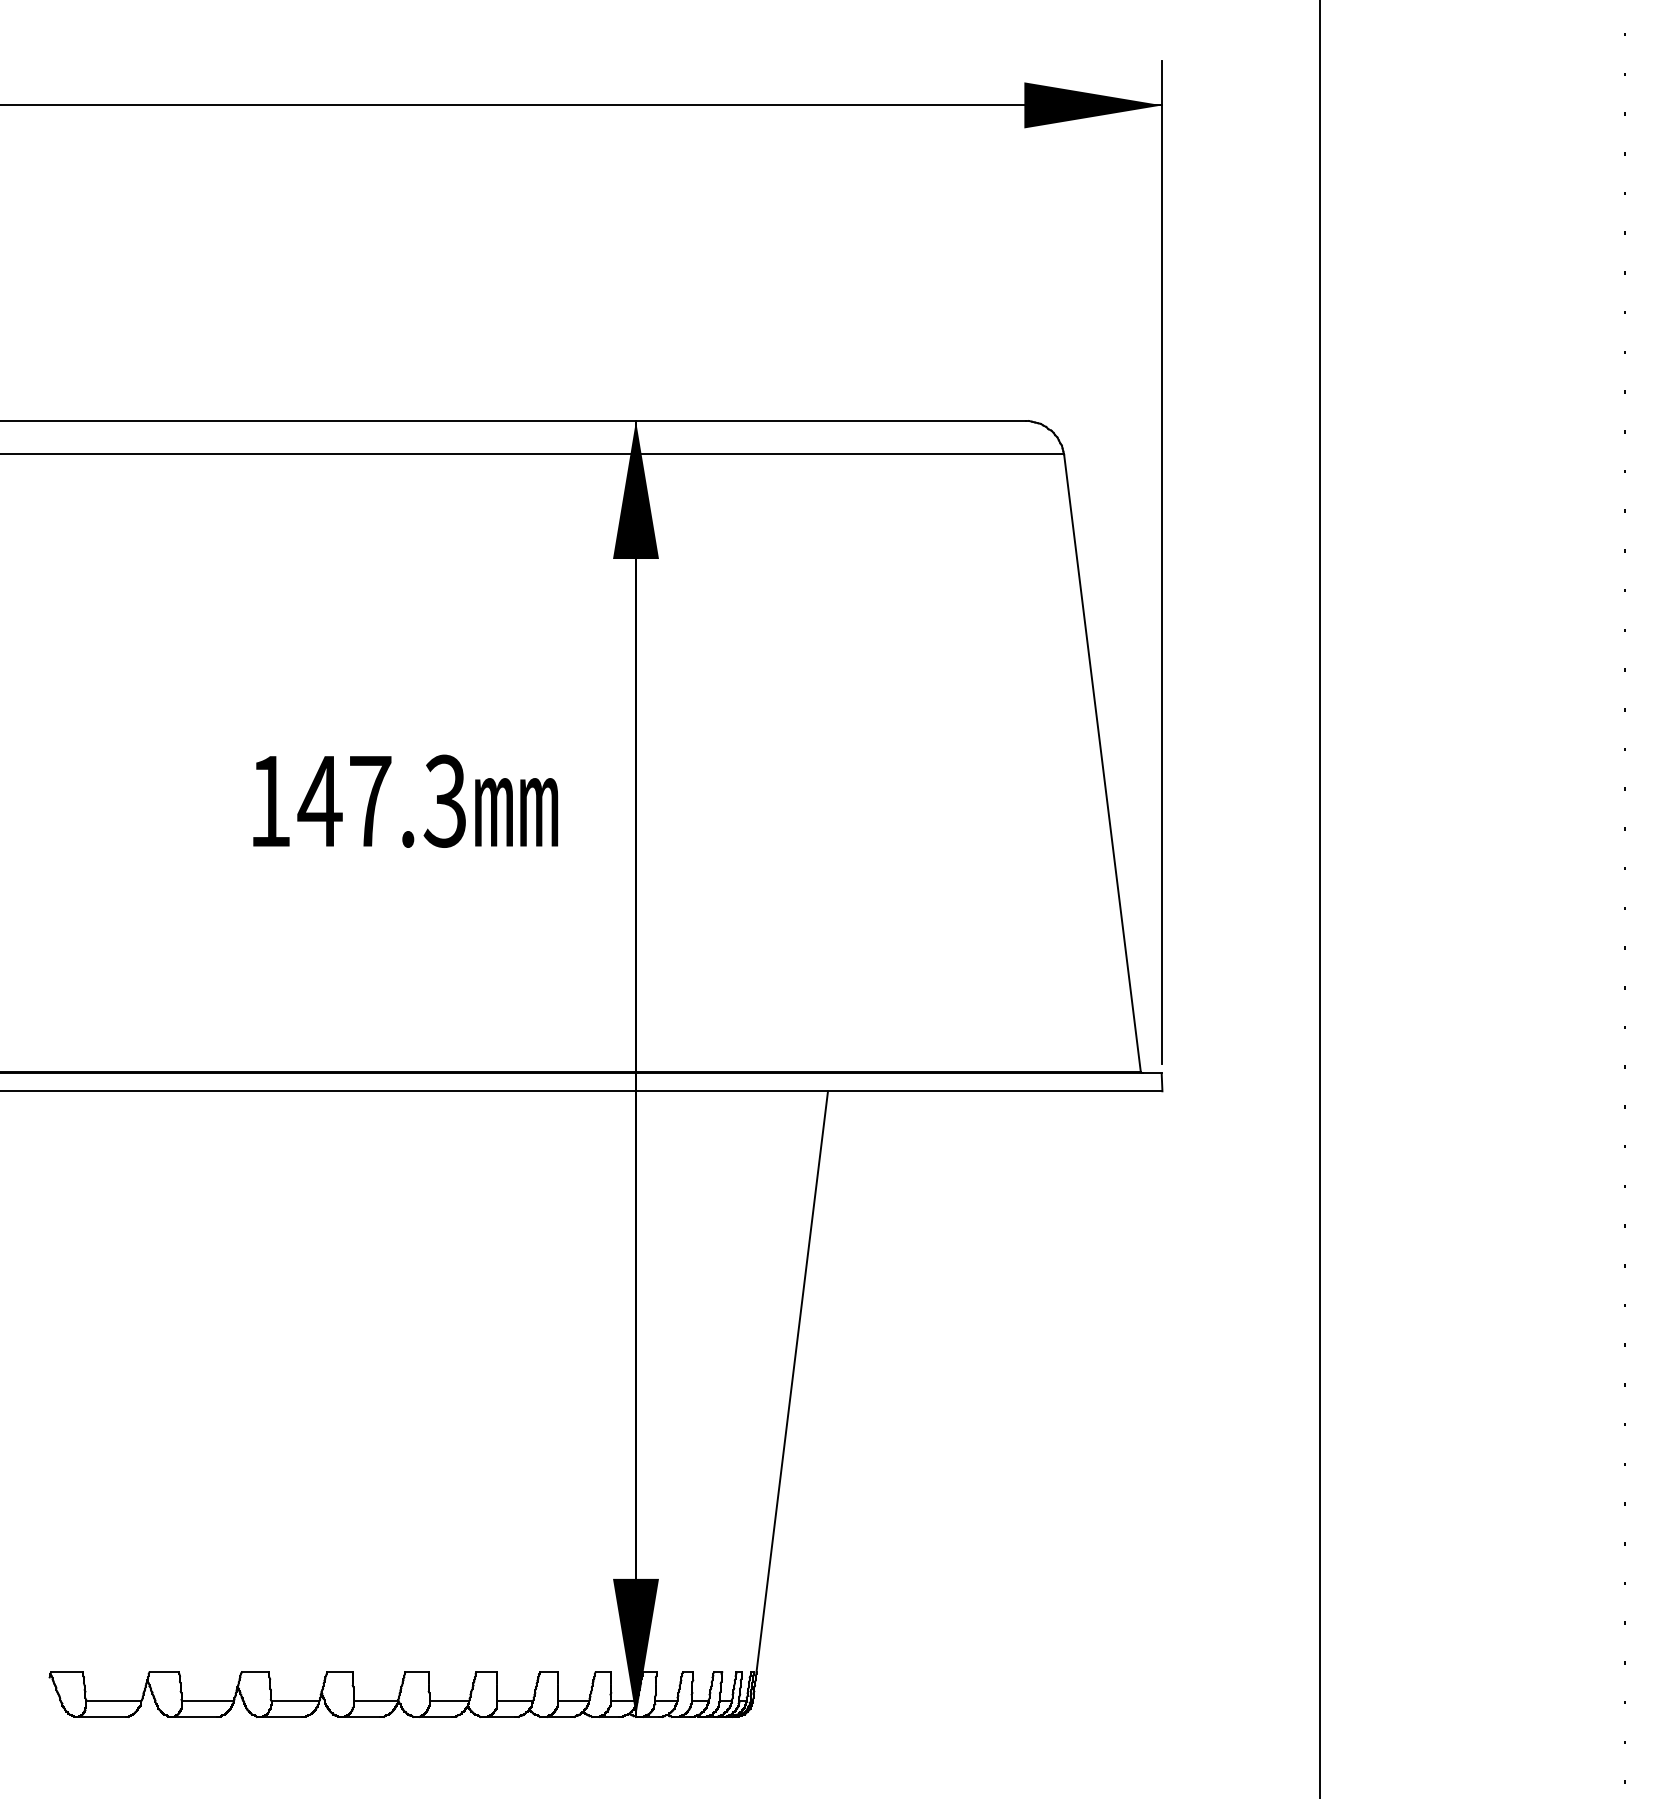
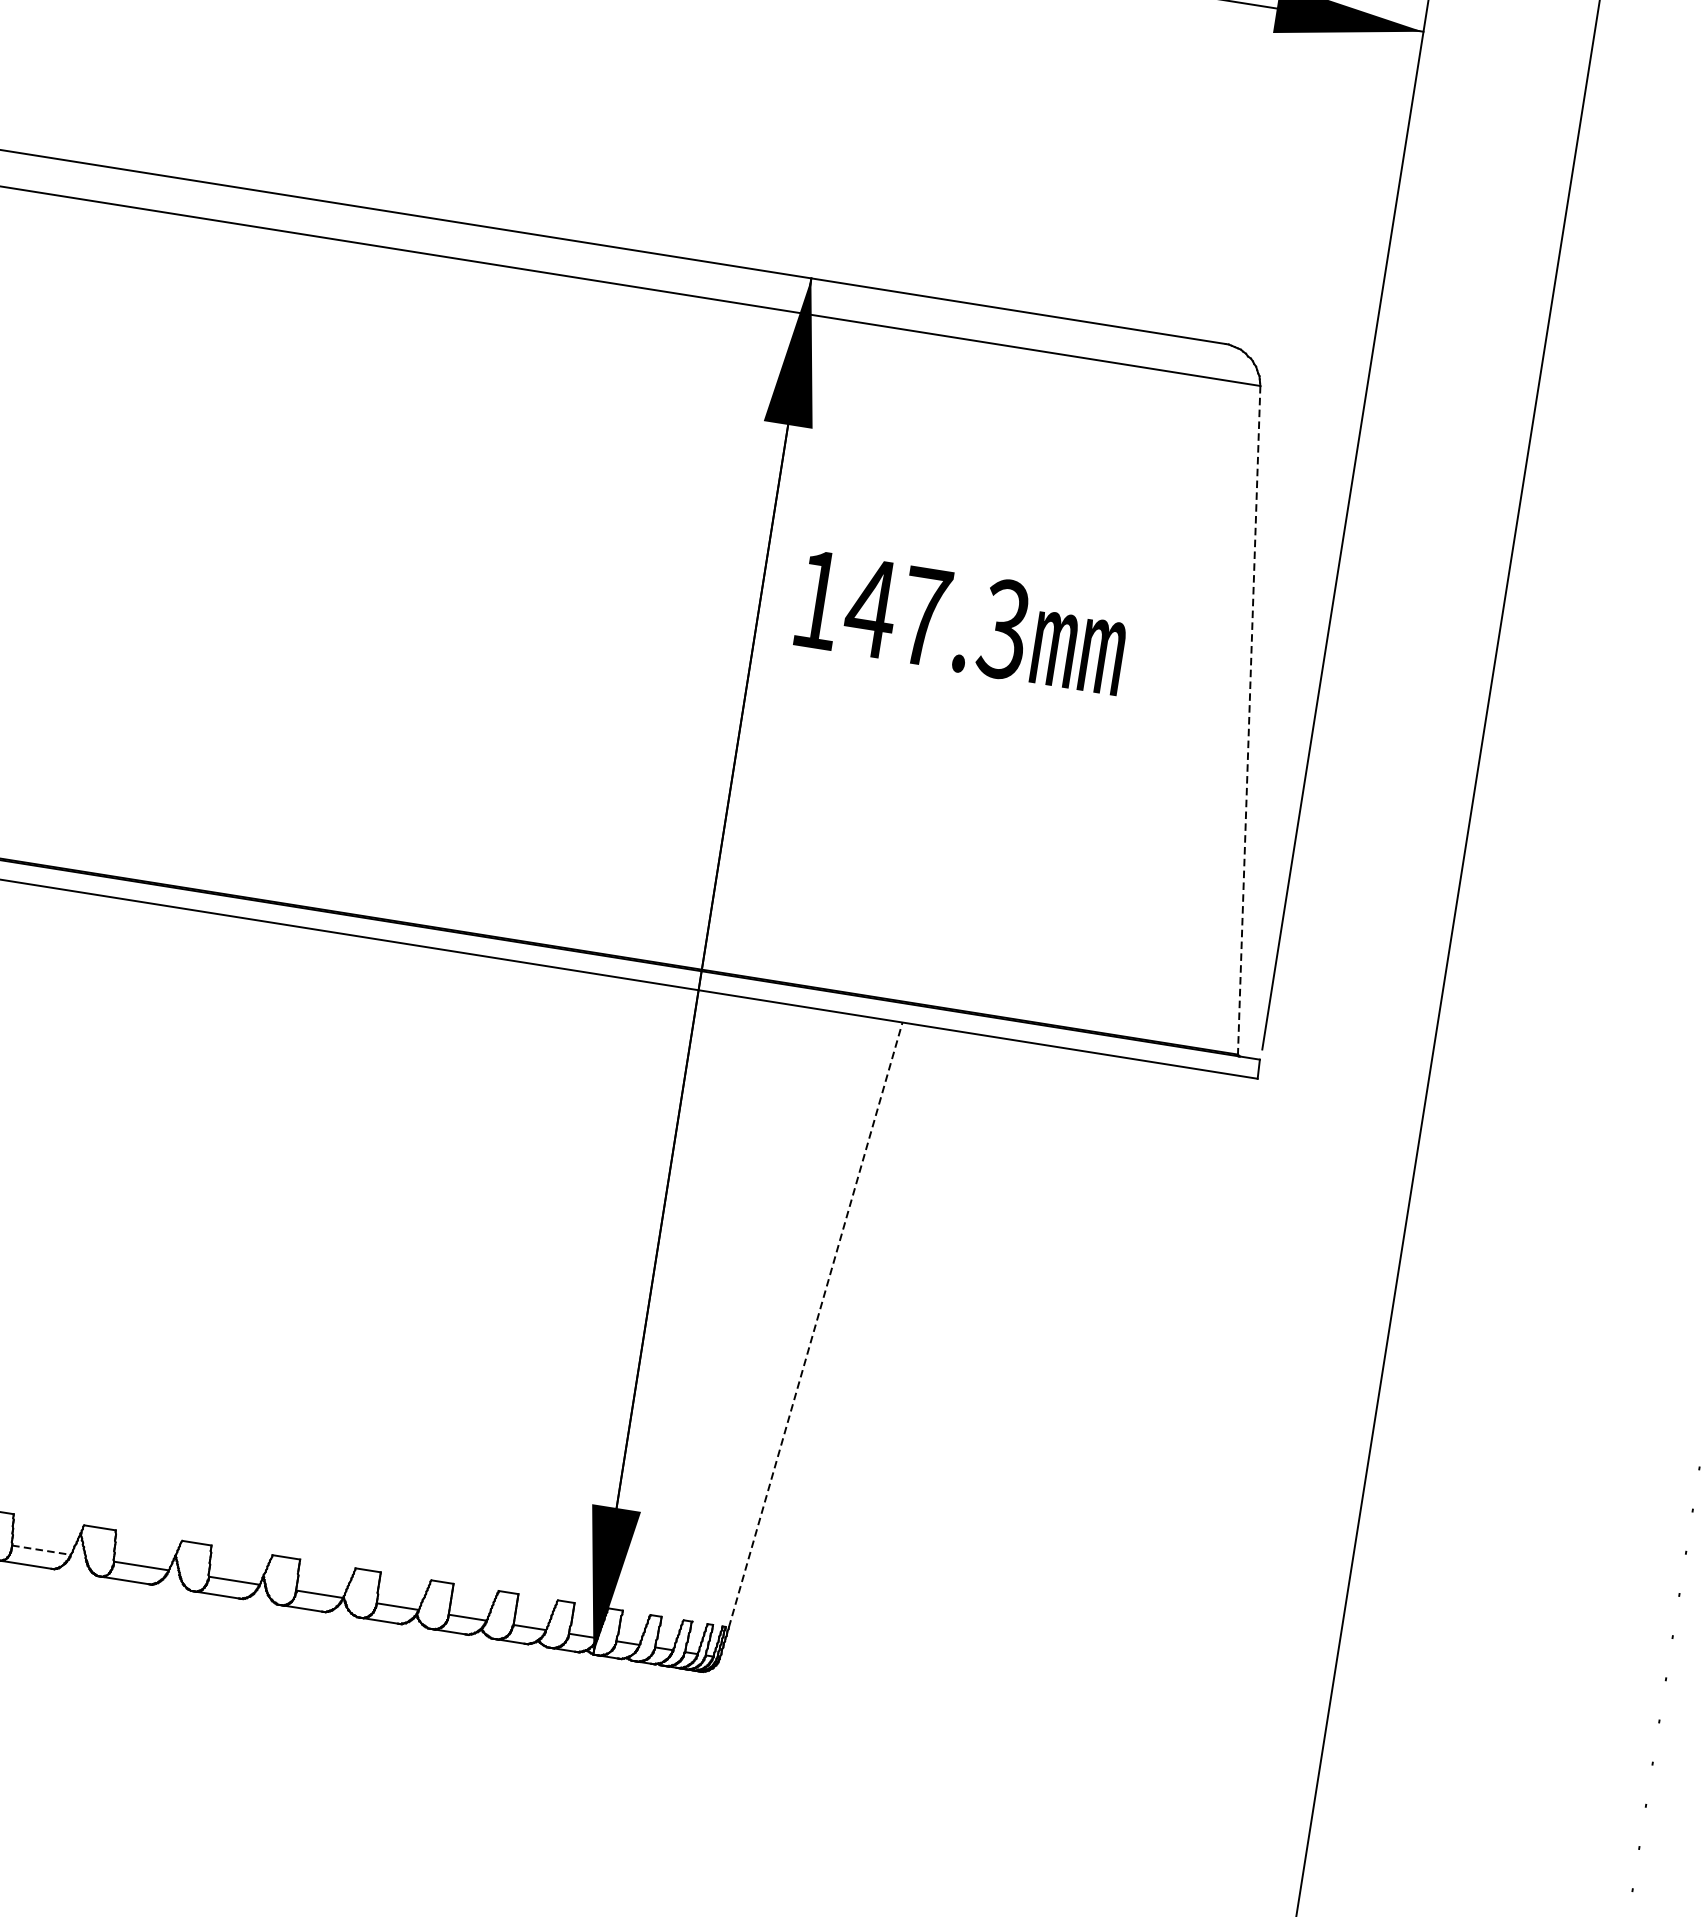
line: (1102, 763) -> (1249, 720), solid -> dashed
text: (405, 800) -> (962, 621), moved
line: (792, 1381) -> (816, 1324), solid -> dashed
line: (113, 1701) -> (41, 1550), solid -> dashed

